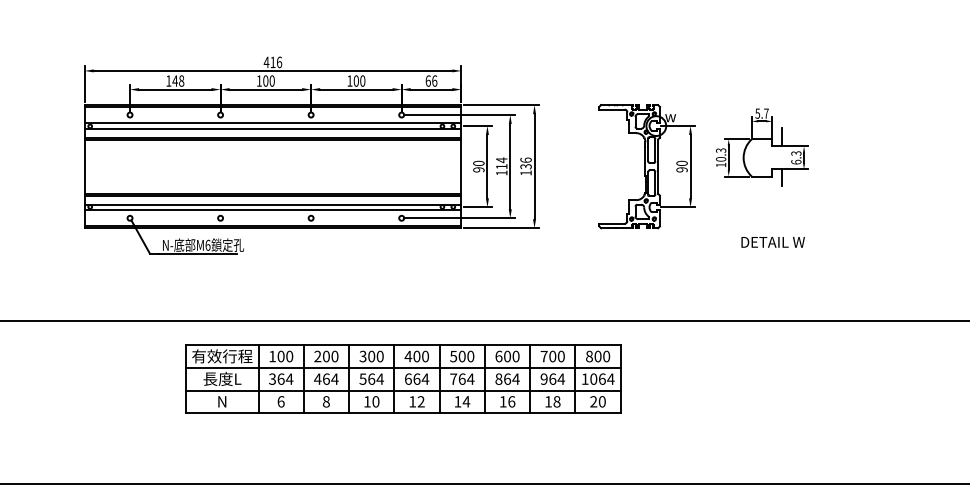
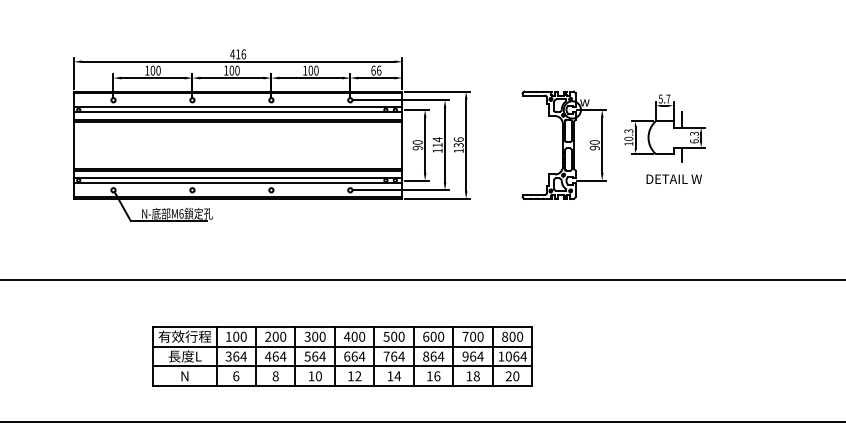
text: (178, 80) -> (155, 70), 148 -> 100
text: (772, 241) -> (673, 178), moved
part: (402, 379) -> (342, 356), moved

